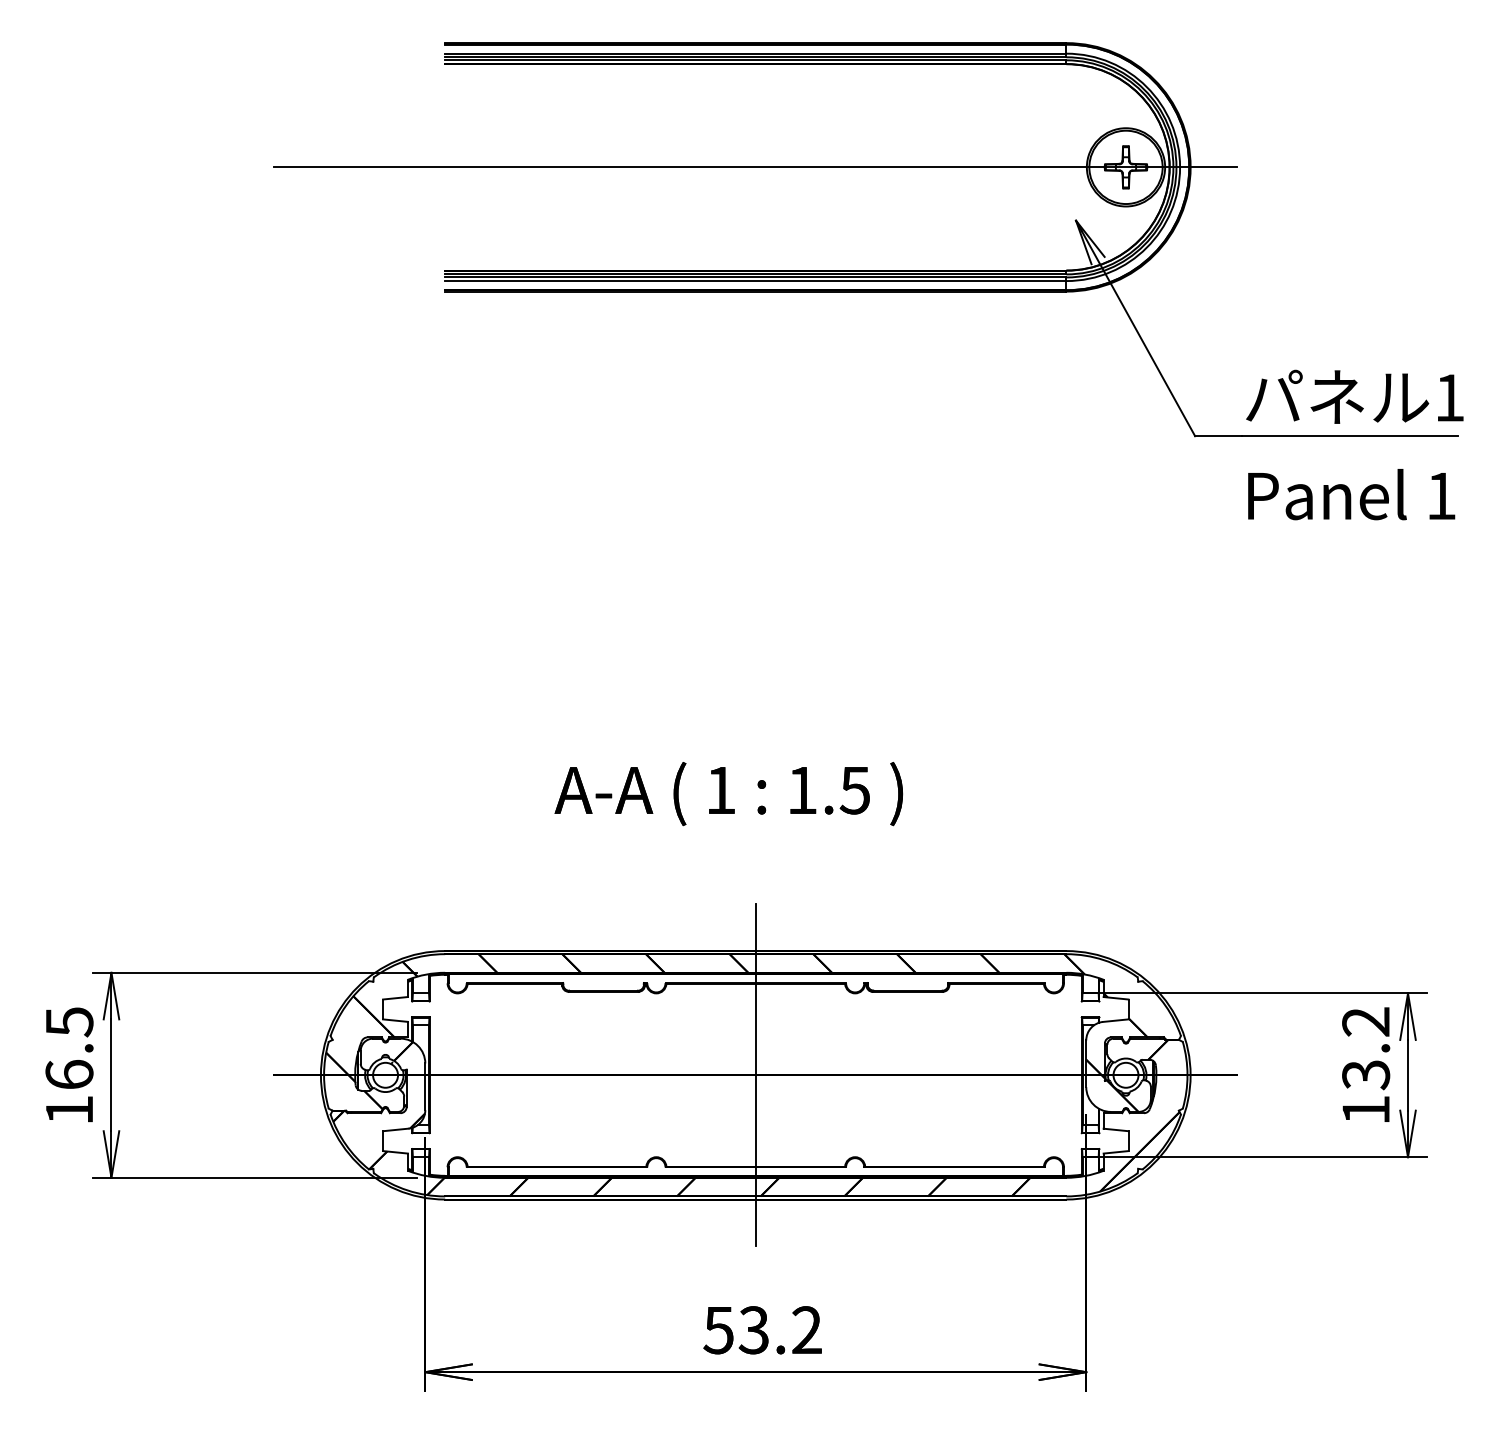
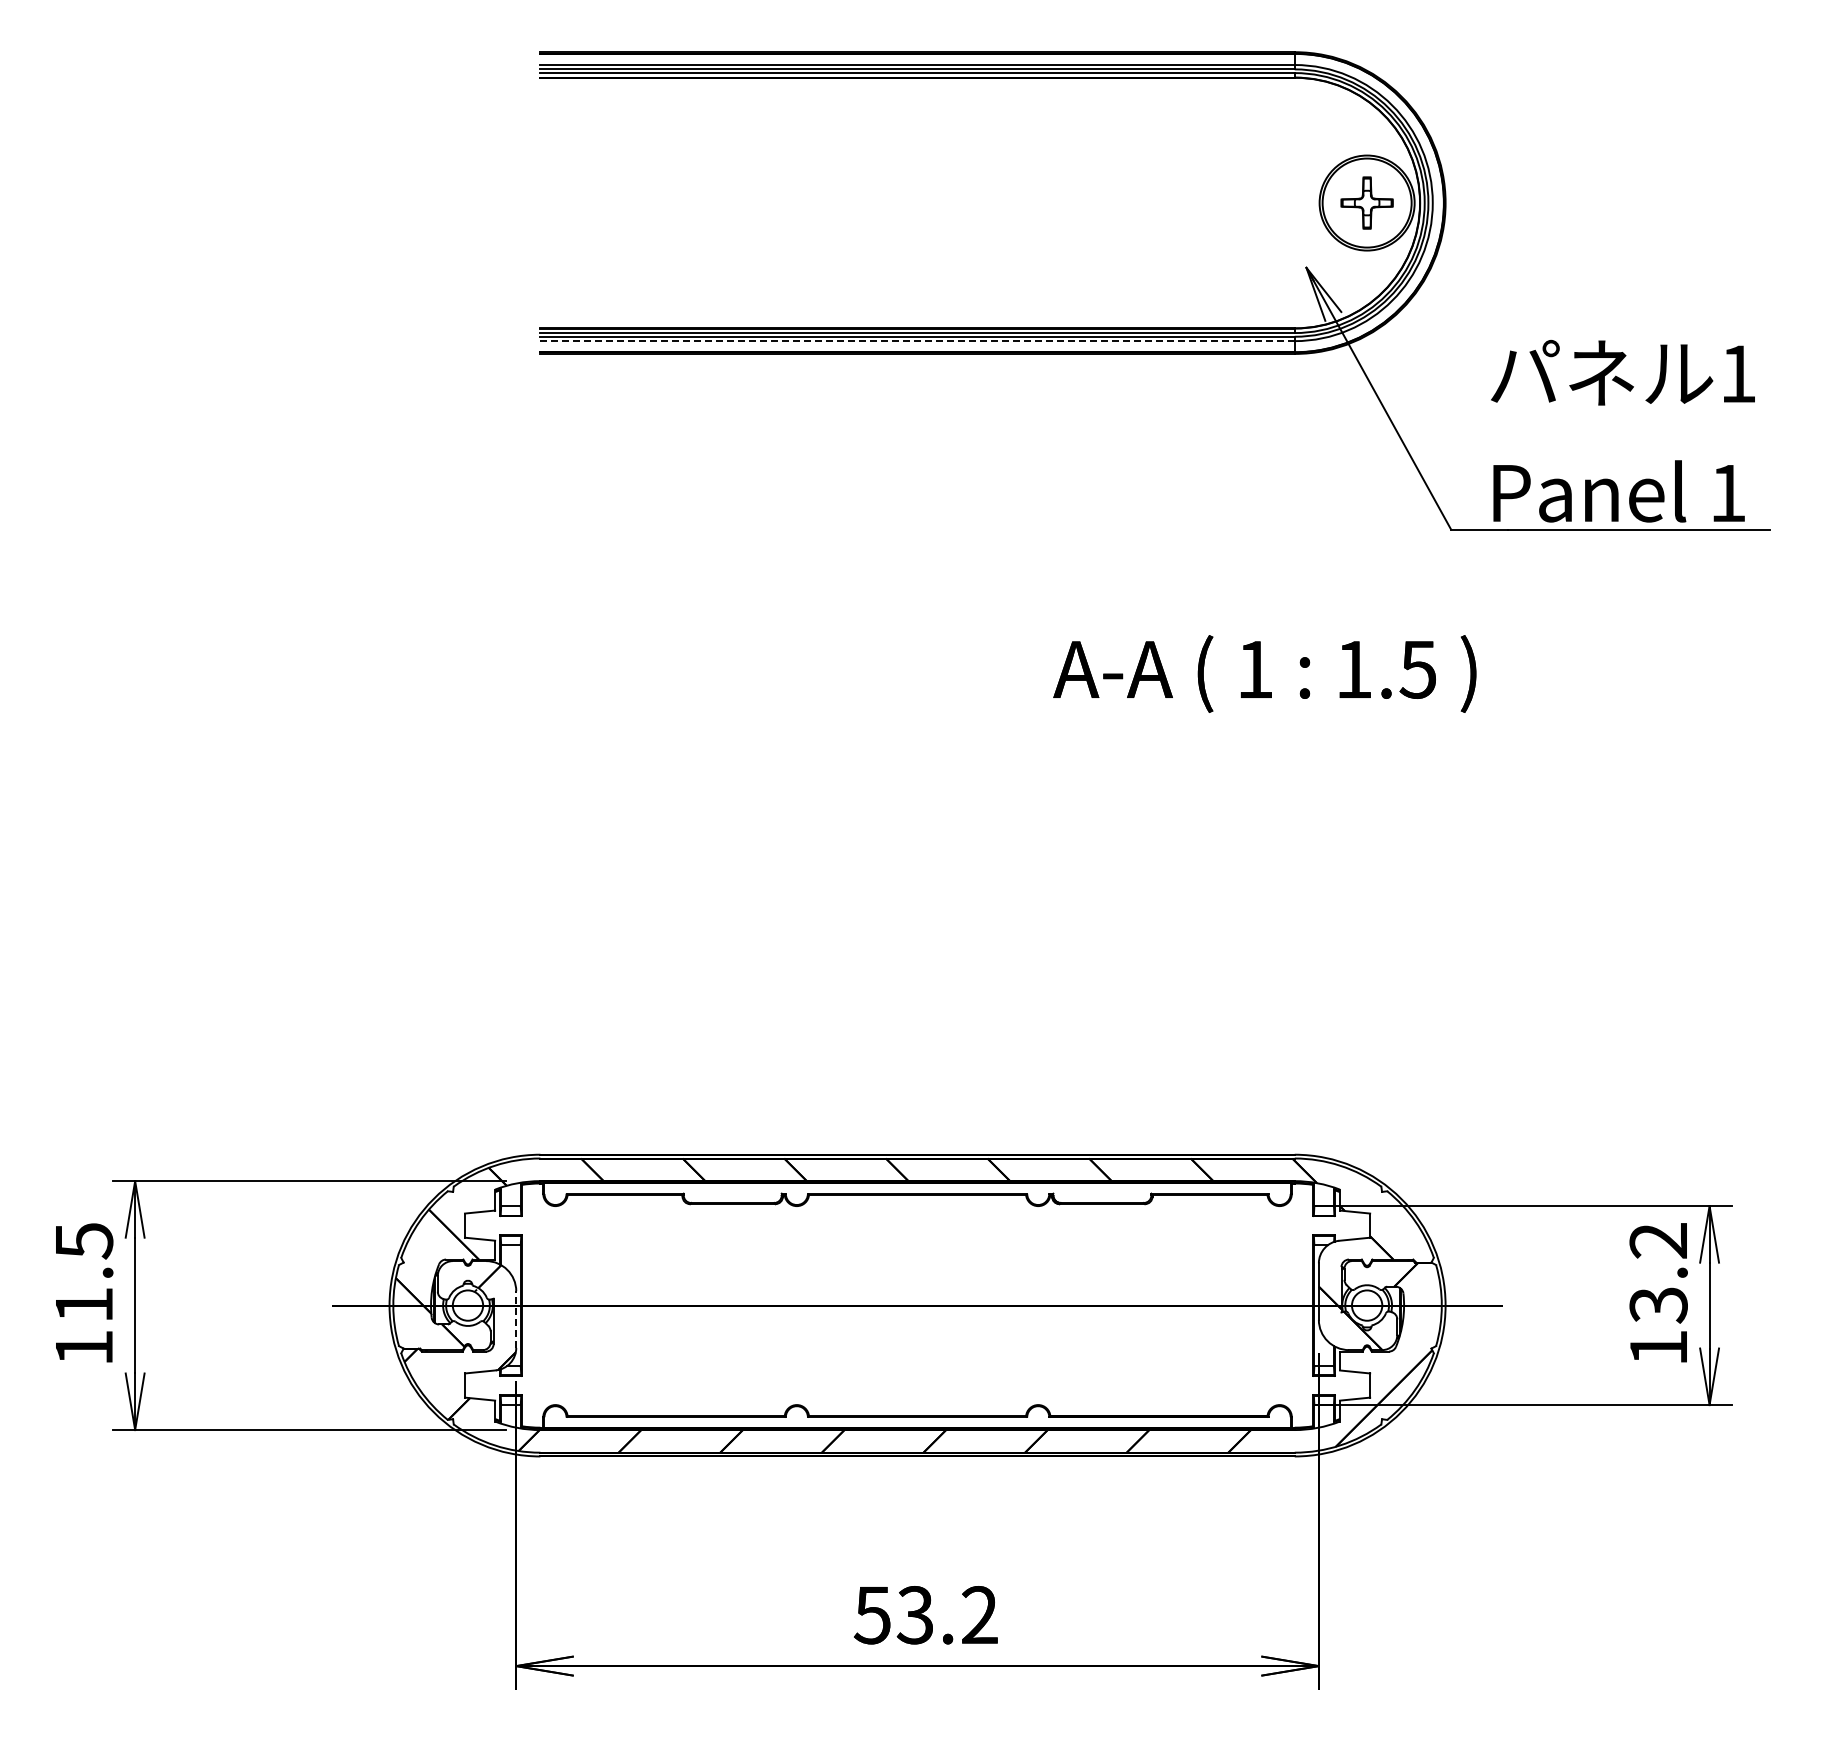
line: (755, 167) -> (917, 203), removed
line: (756, 281) -> (918, 341), solid -> dashed
text: (1354, 444) -> (1622, 430), moved
text: (728, 793) -> (1264, 673), moved
text: (69, 1073) -> (84, 1303), 16.5 -> 11.5
line: (755, 1075) -> (917, 1305), removed
line: (425, 1086) -> (516, 1319), solid -> dashed

